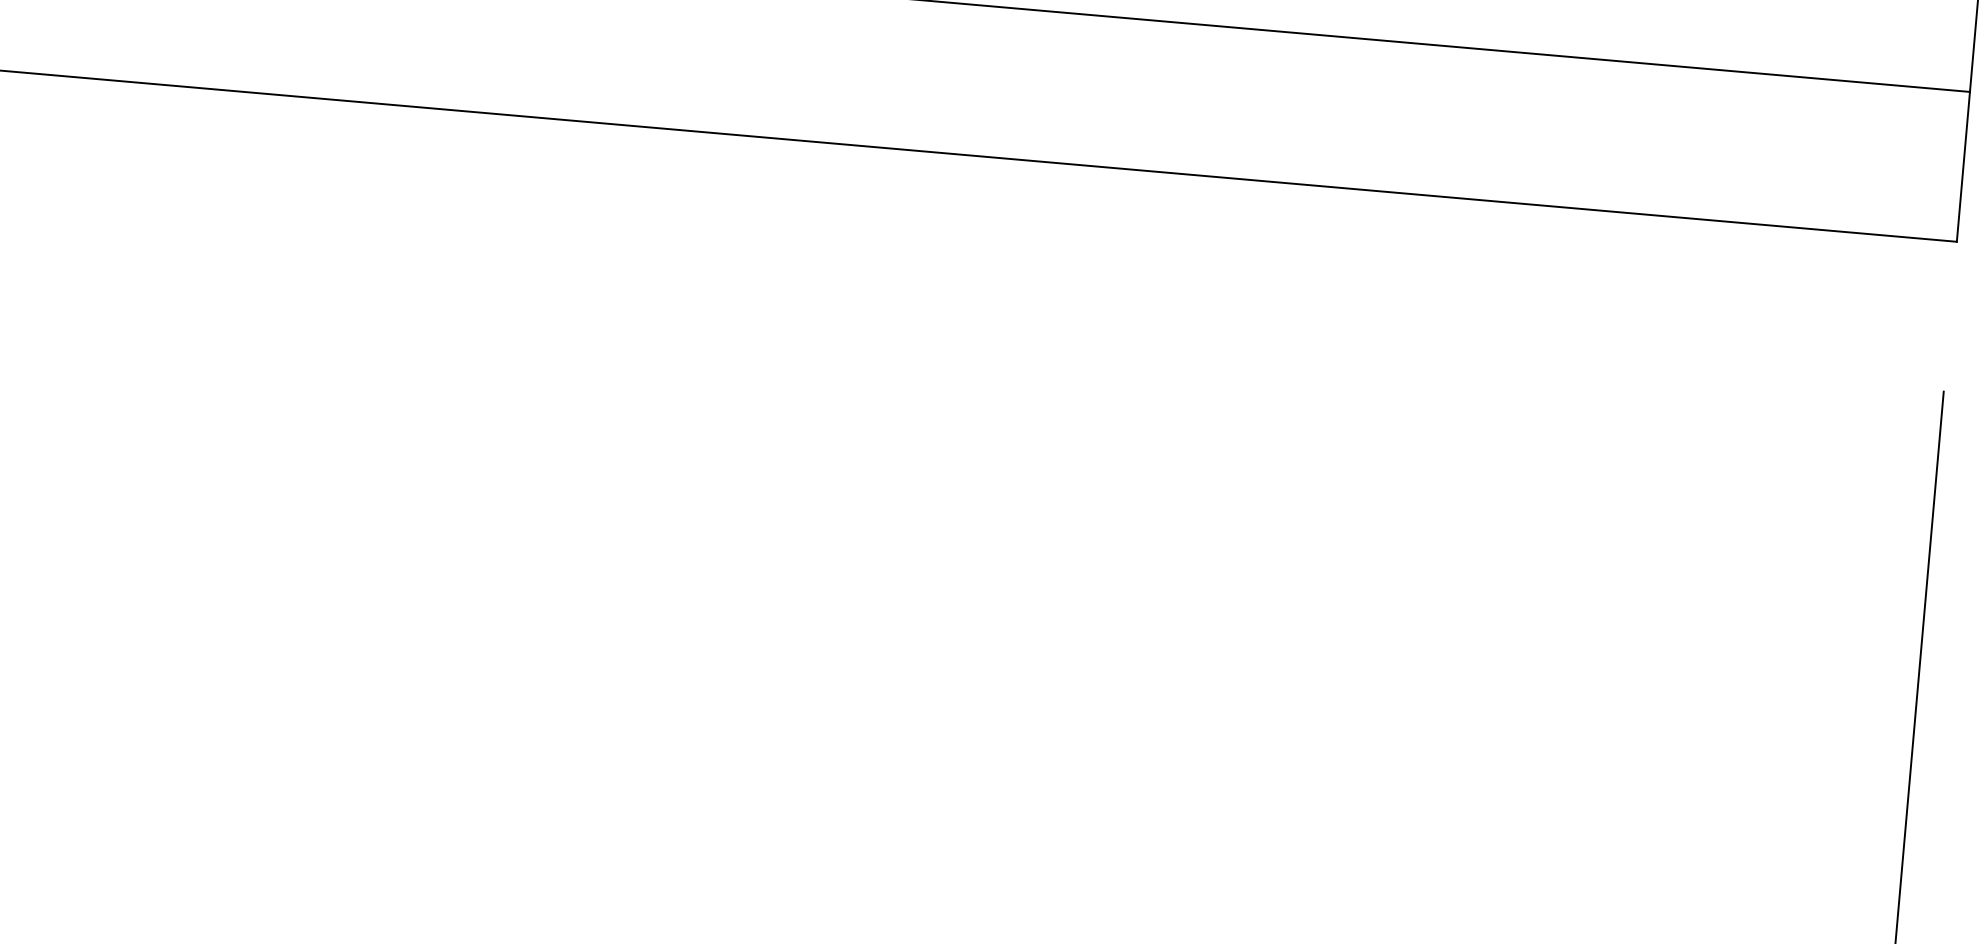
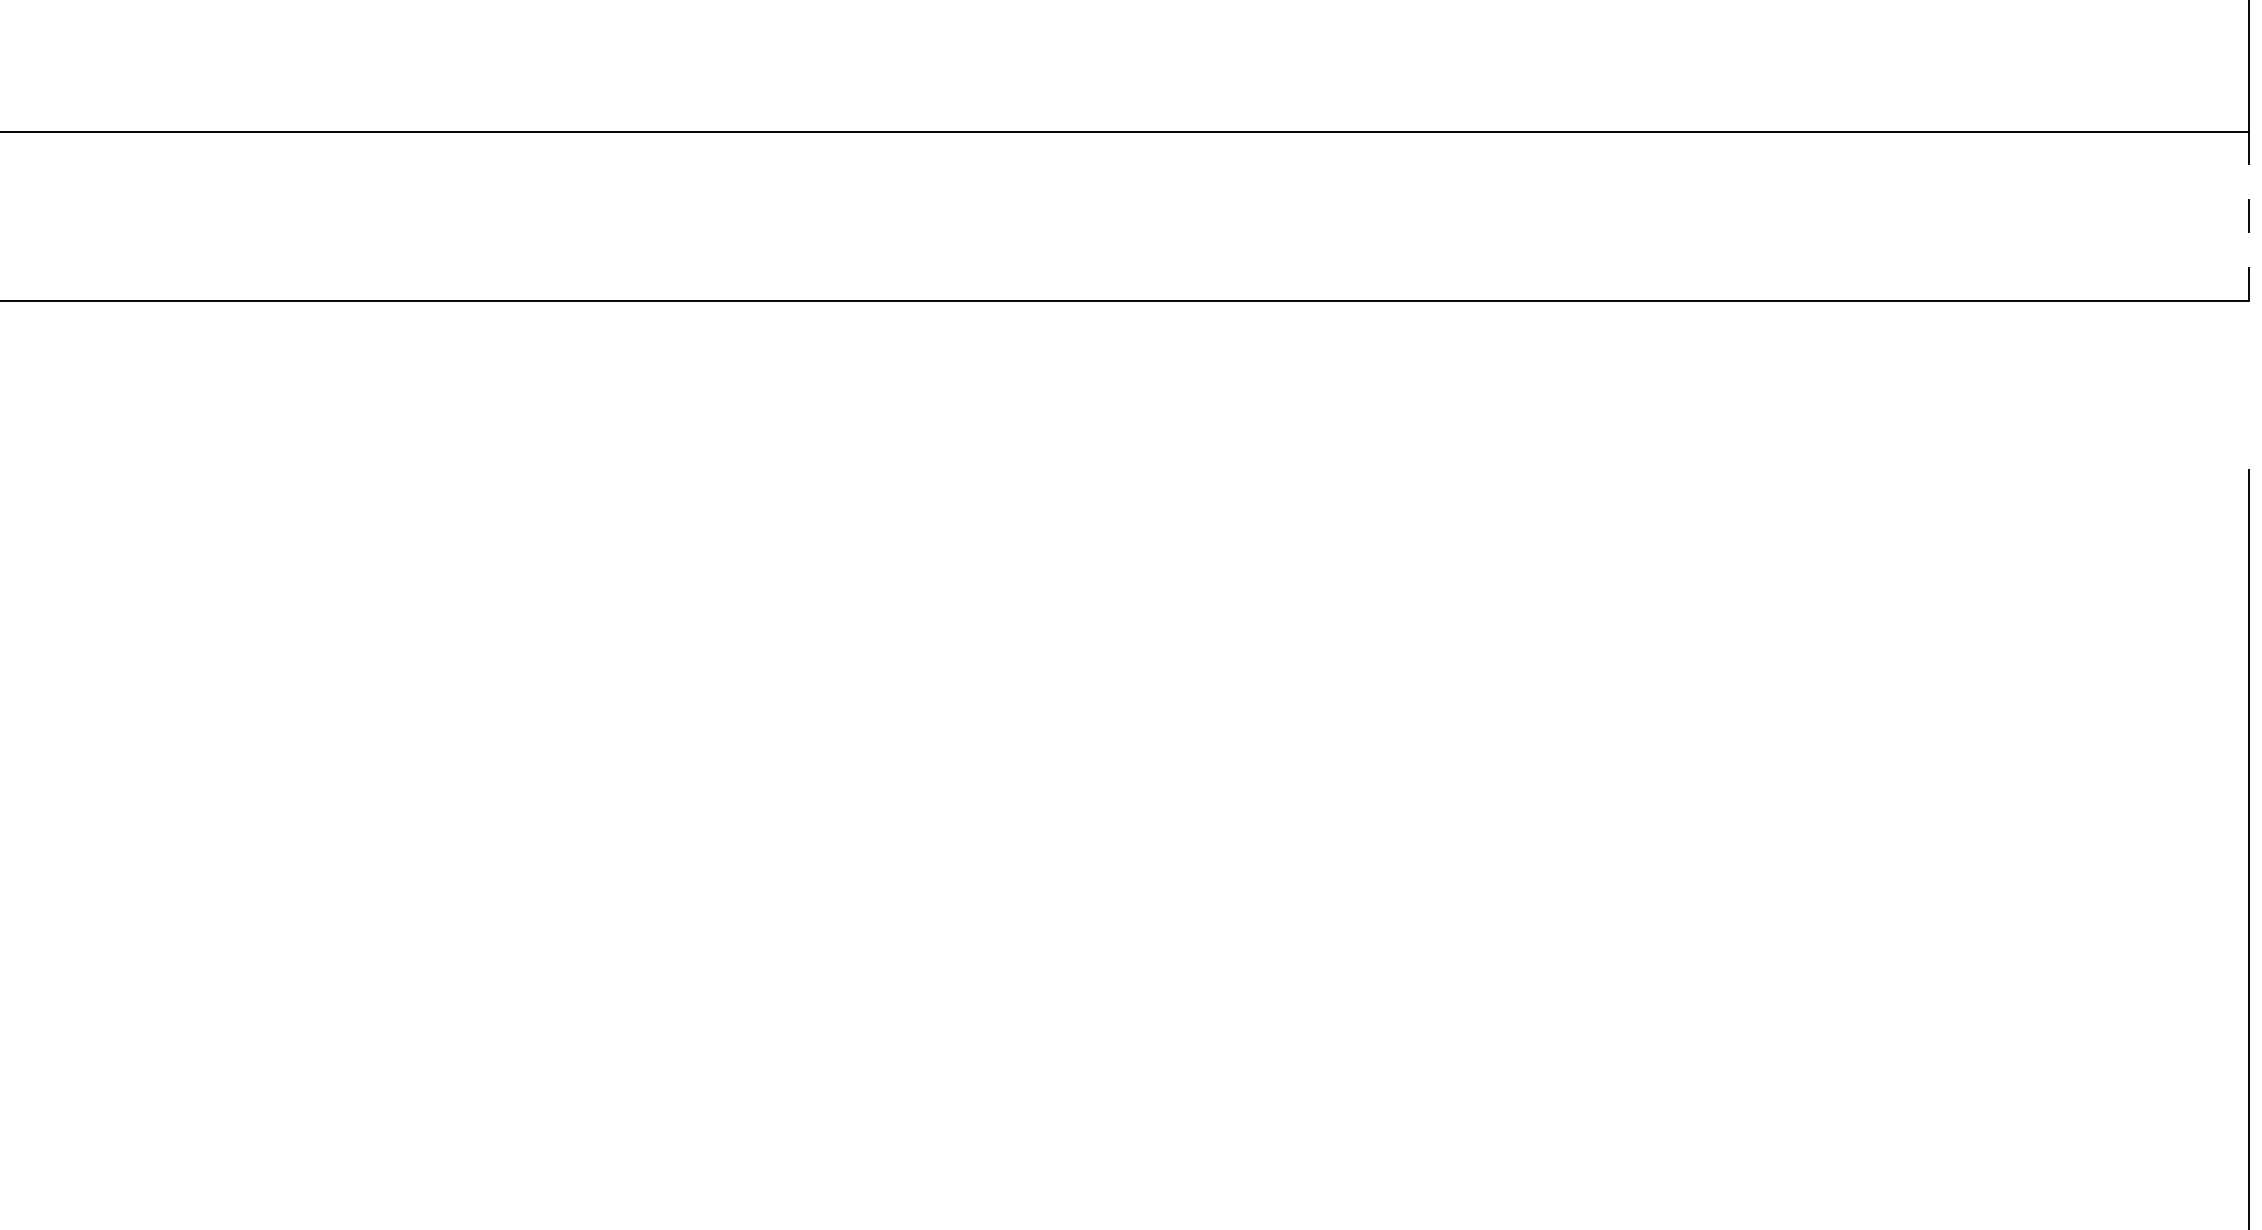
line: (1963, 167) -> (2249, 216), solid -> dashed

